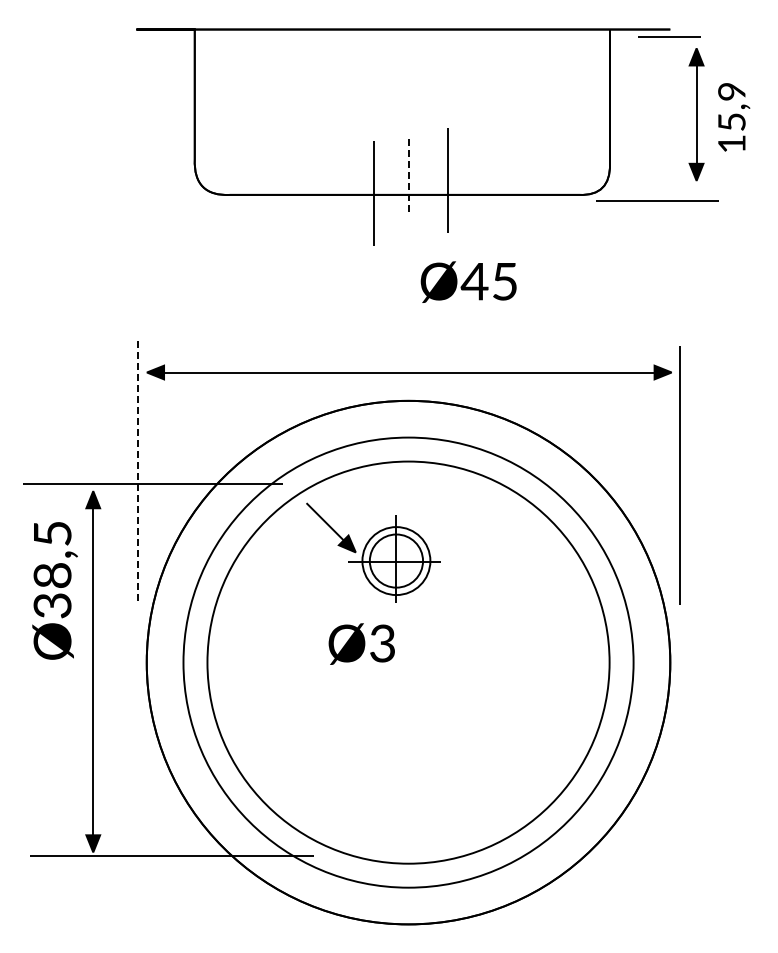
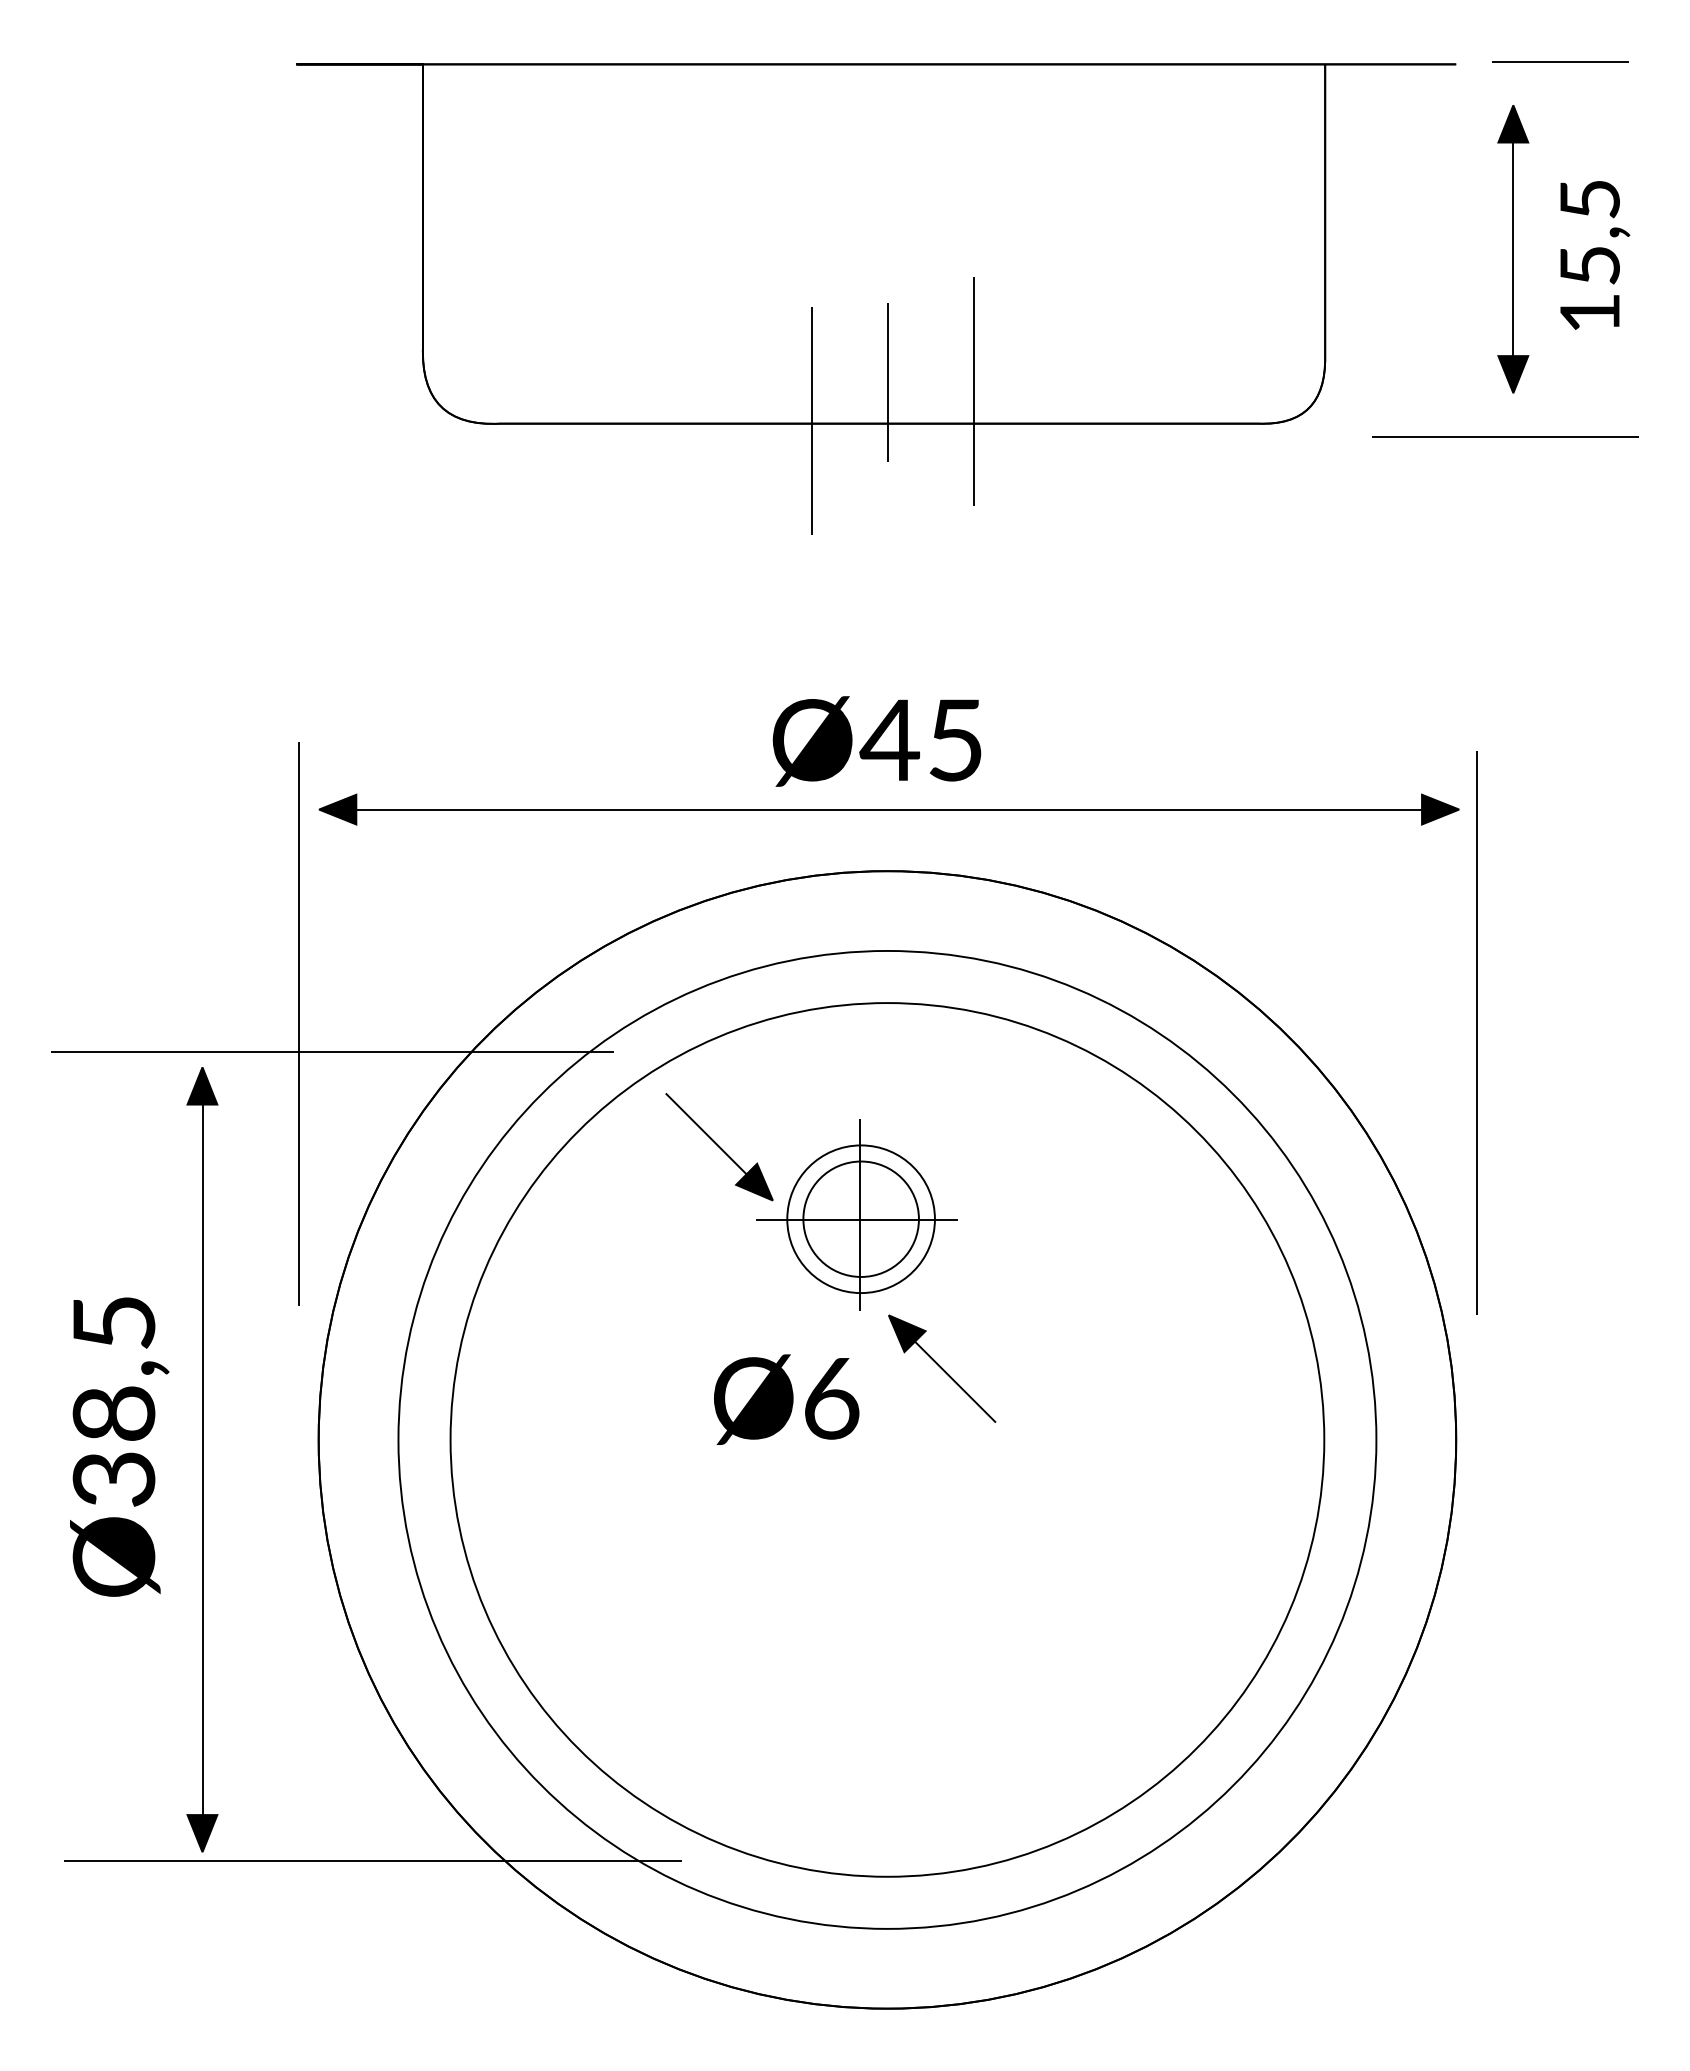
line: (669, 36) -> (1560, 62), moved
text: (731, 91) -> (1589, 199), 15,9 -> 15,5
line: (409, 176) -> (889, 383), dashed -> solid
line: (657, 200) -> (1506, 435), moved
text: (468, 281) -> (876, 740), moved
line: (137, 471) -> (298, 1024), dashed -> solid
text: (54, 590) -> (118, 1446), moved
part: (433, 629) -> (941, 1367), added
text: (382, 643) -> (830, 1398), Ø3 -> Ø6

